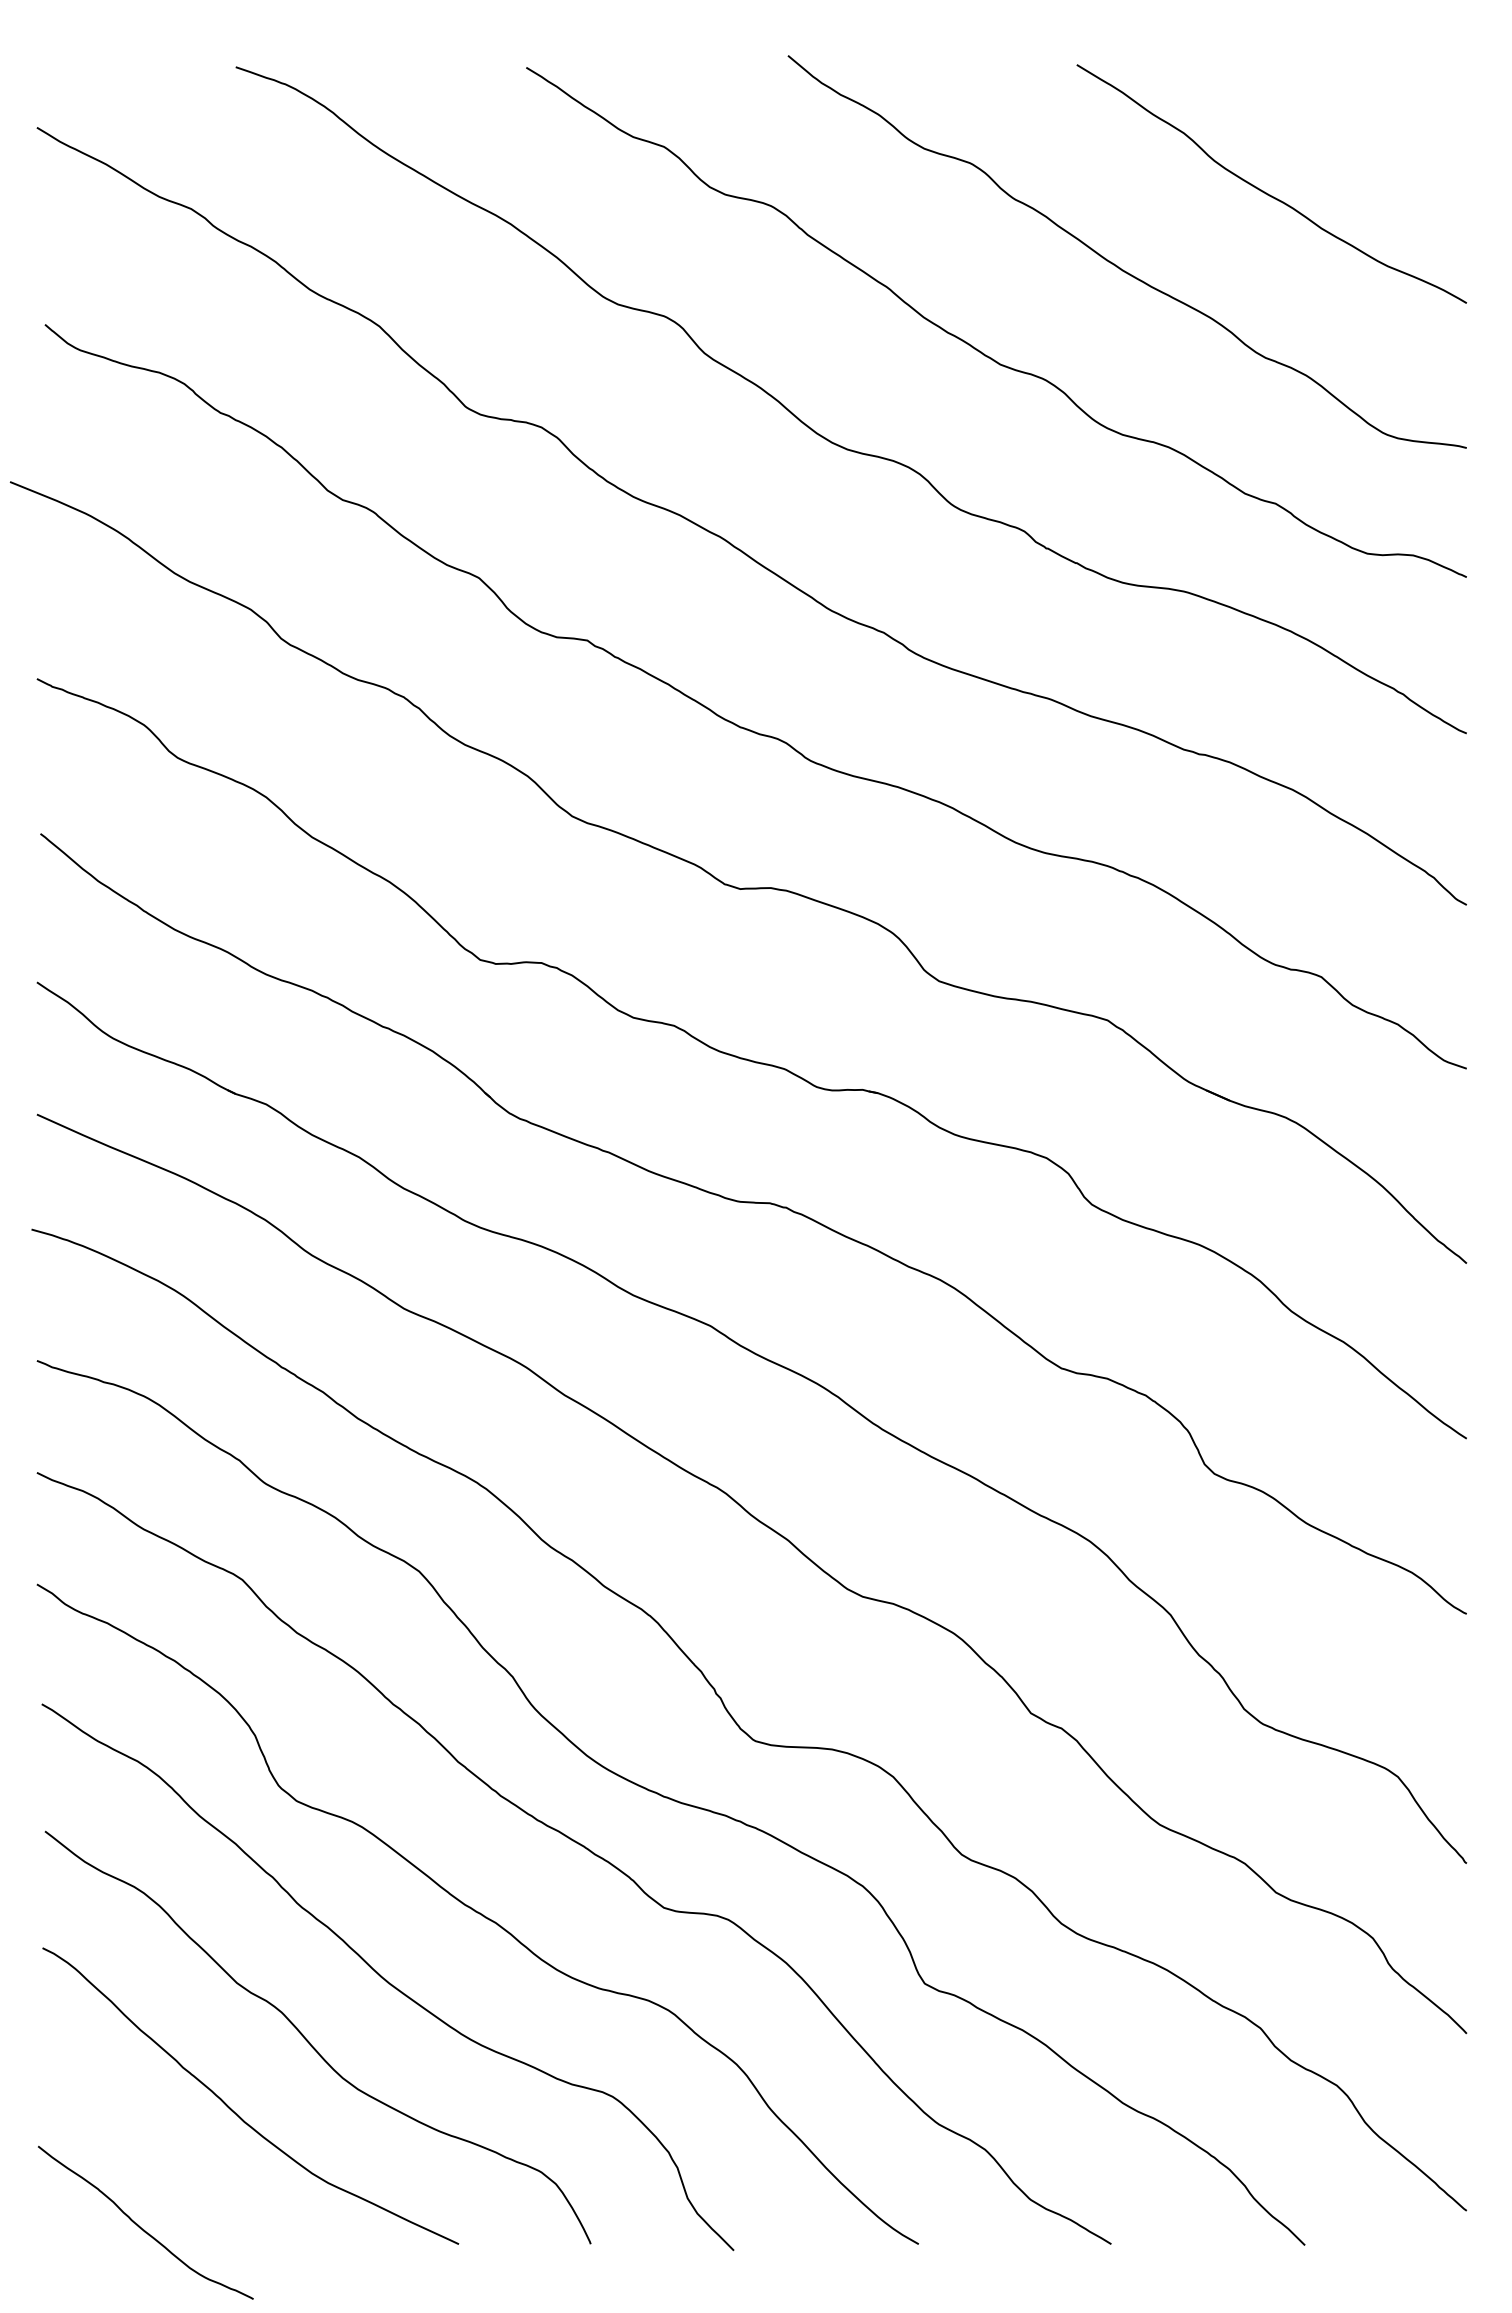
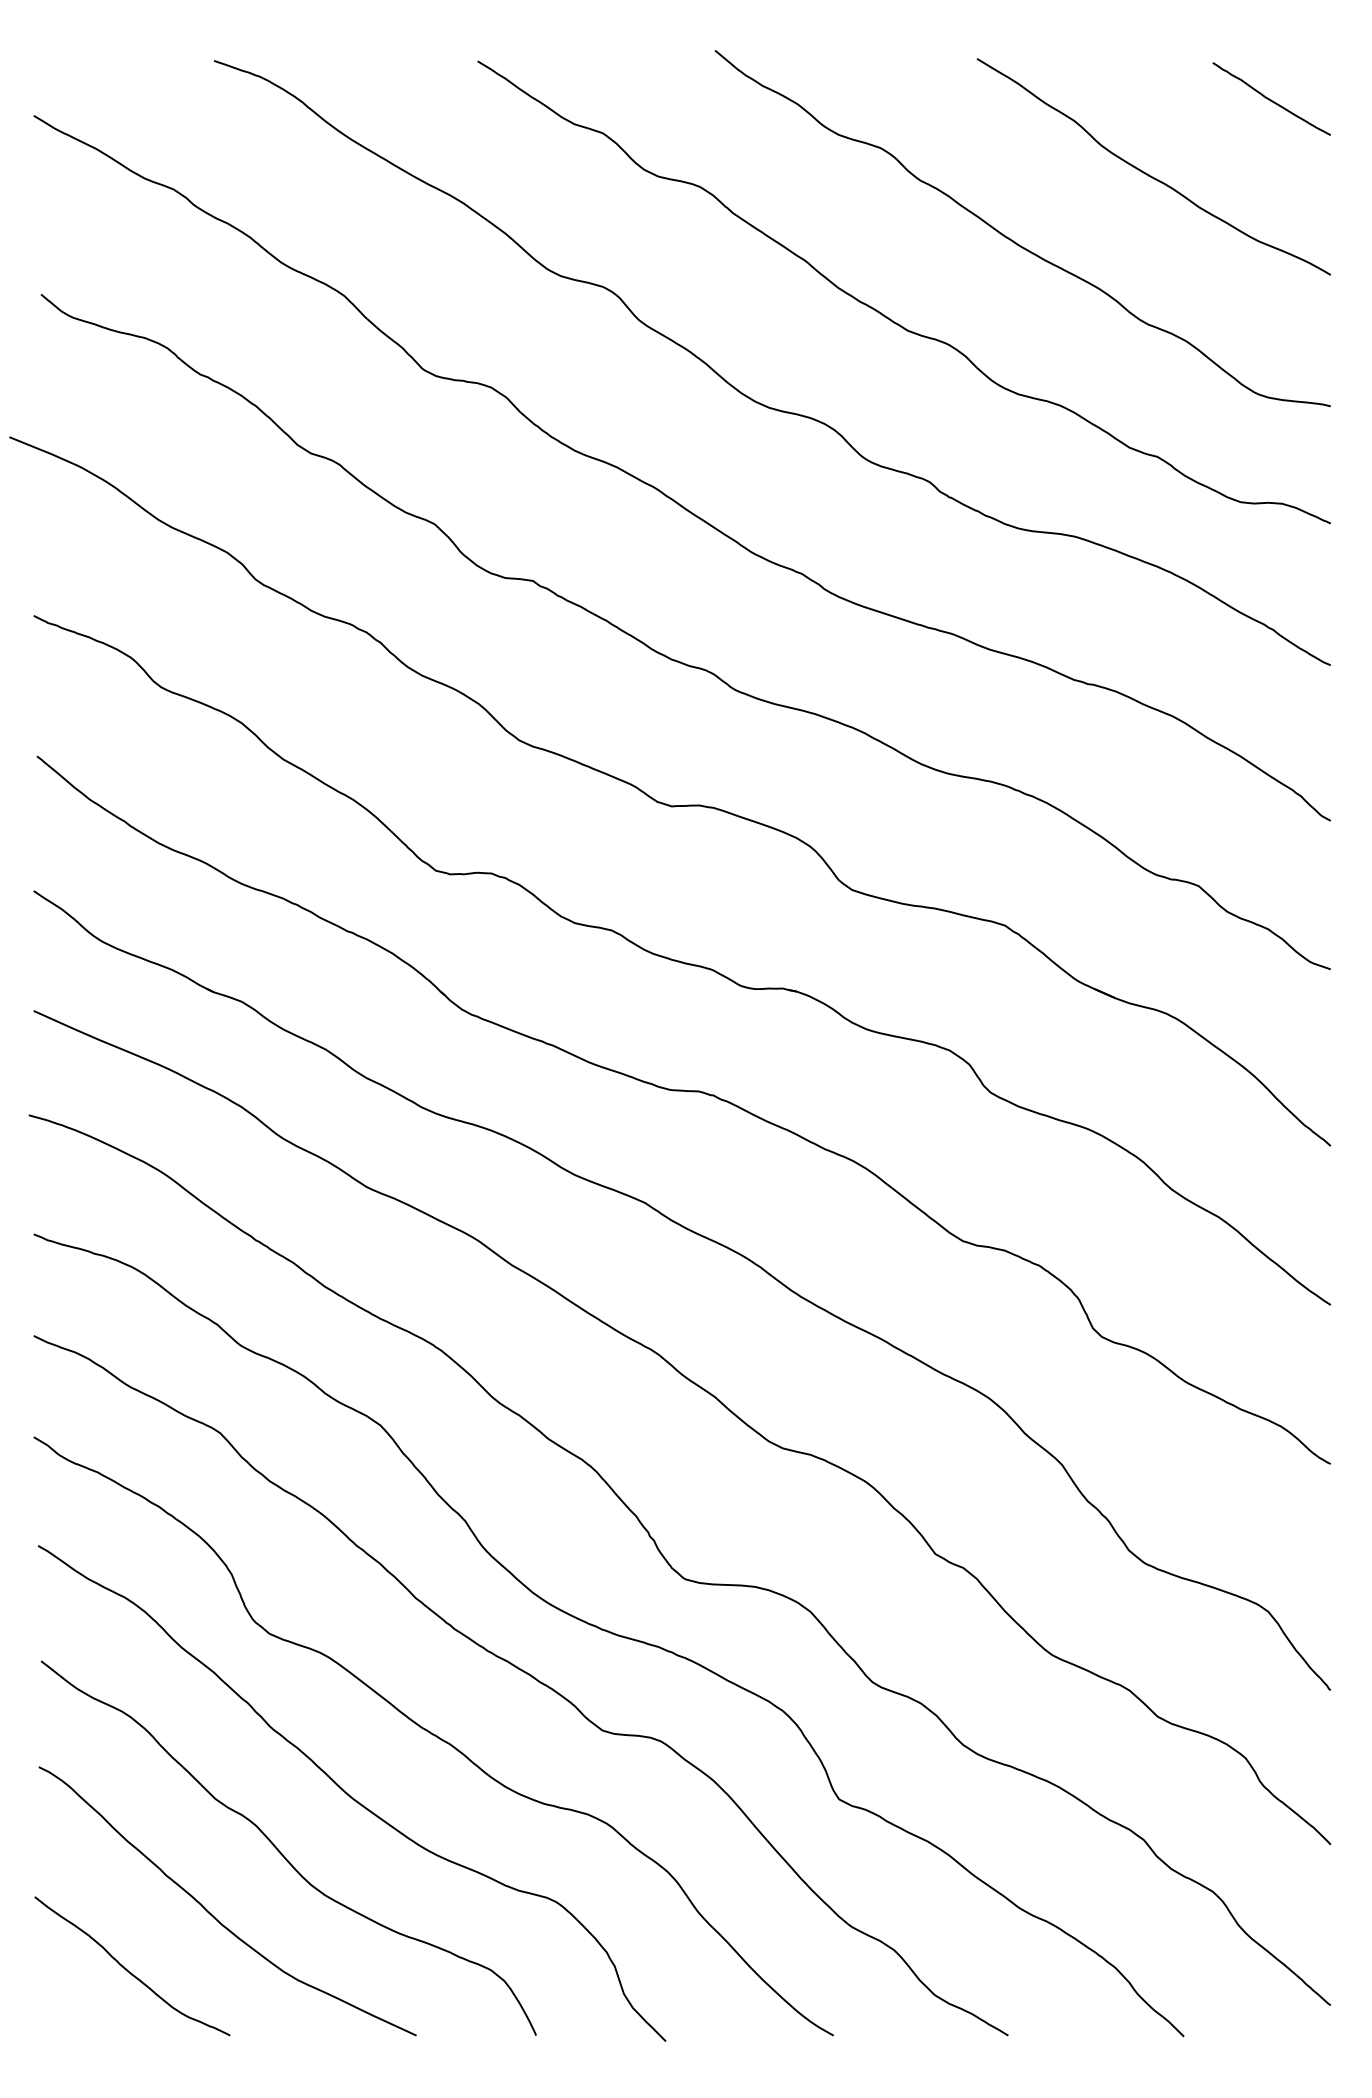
curve: (1400, 109) -> (1270, 99), added
curve: (140, 2226) -> (127, 1969), moved

